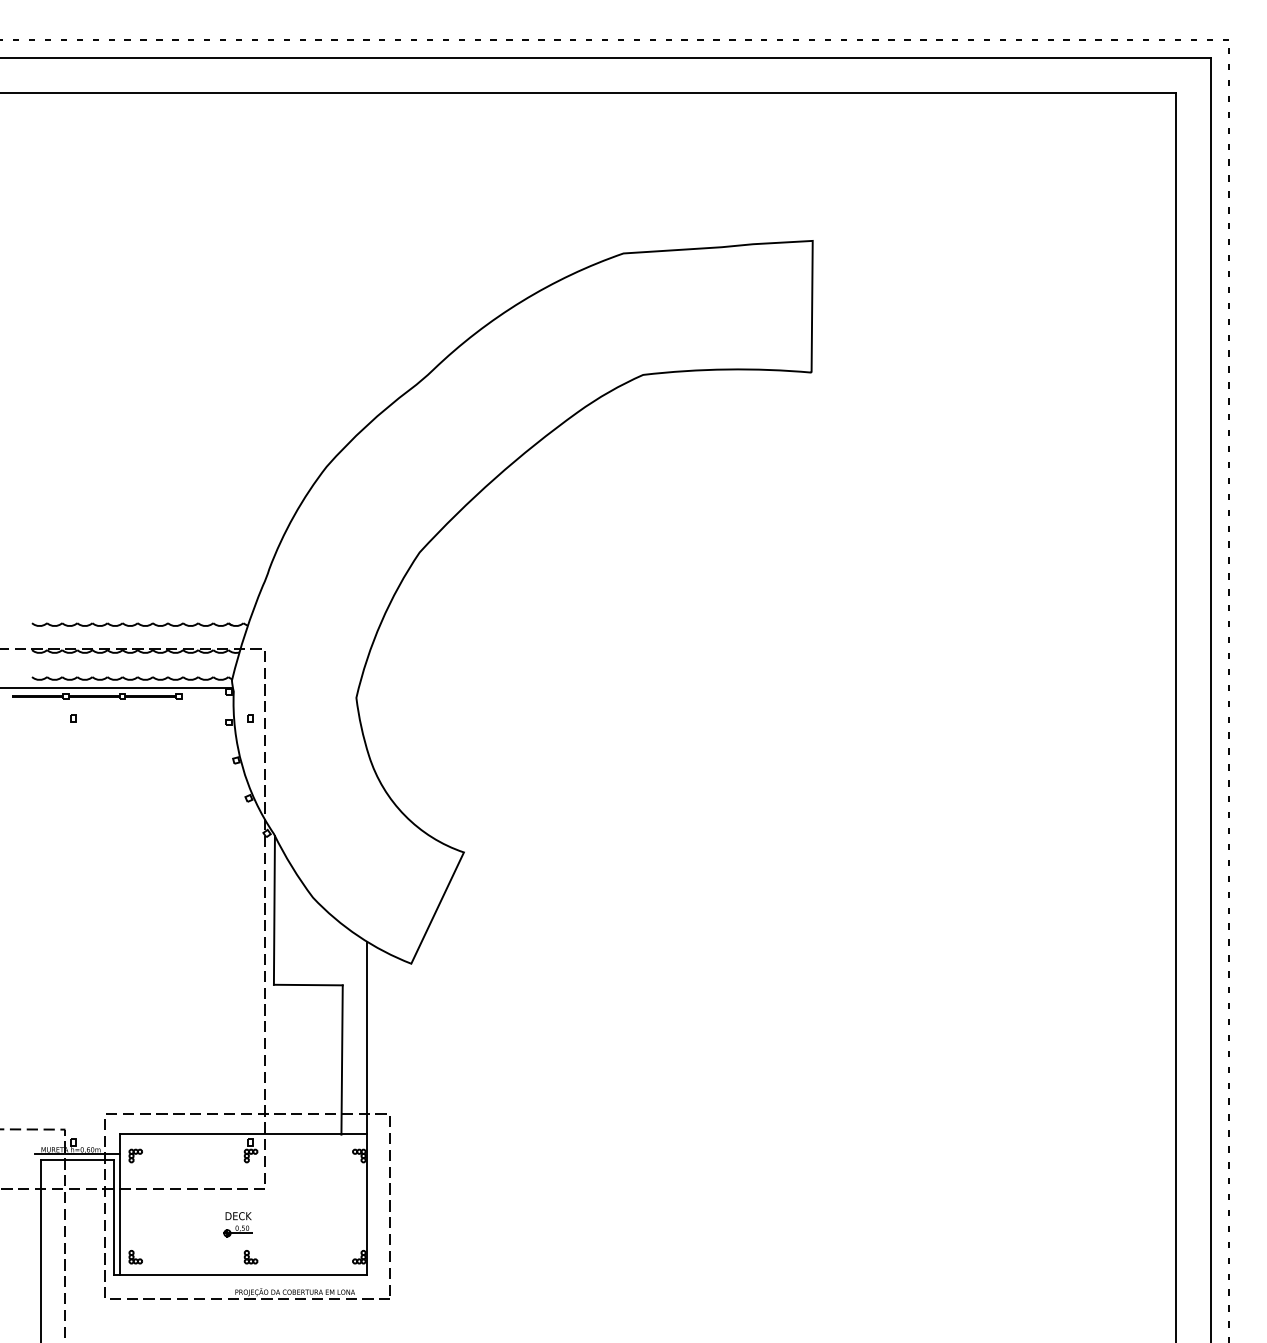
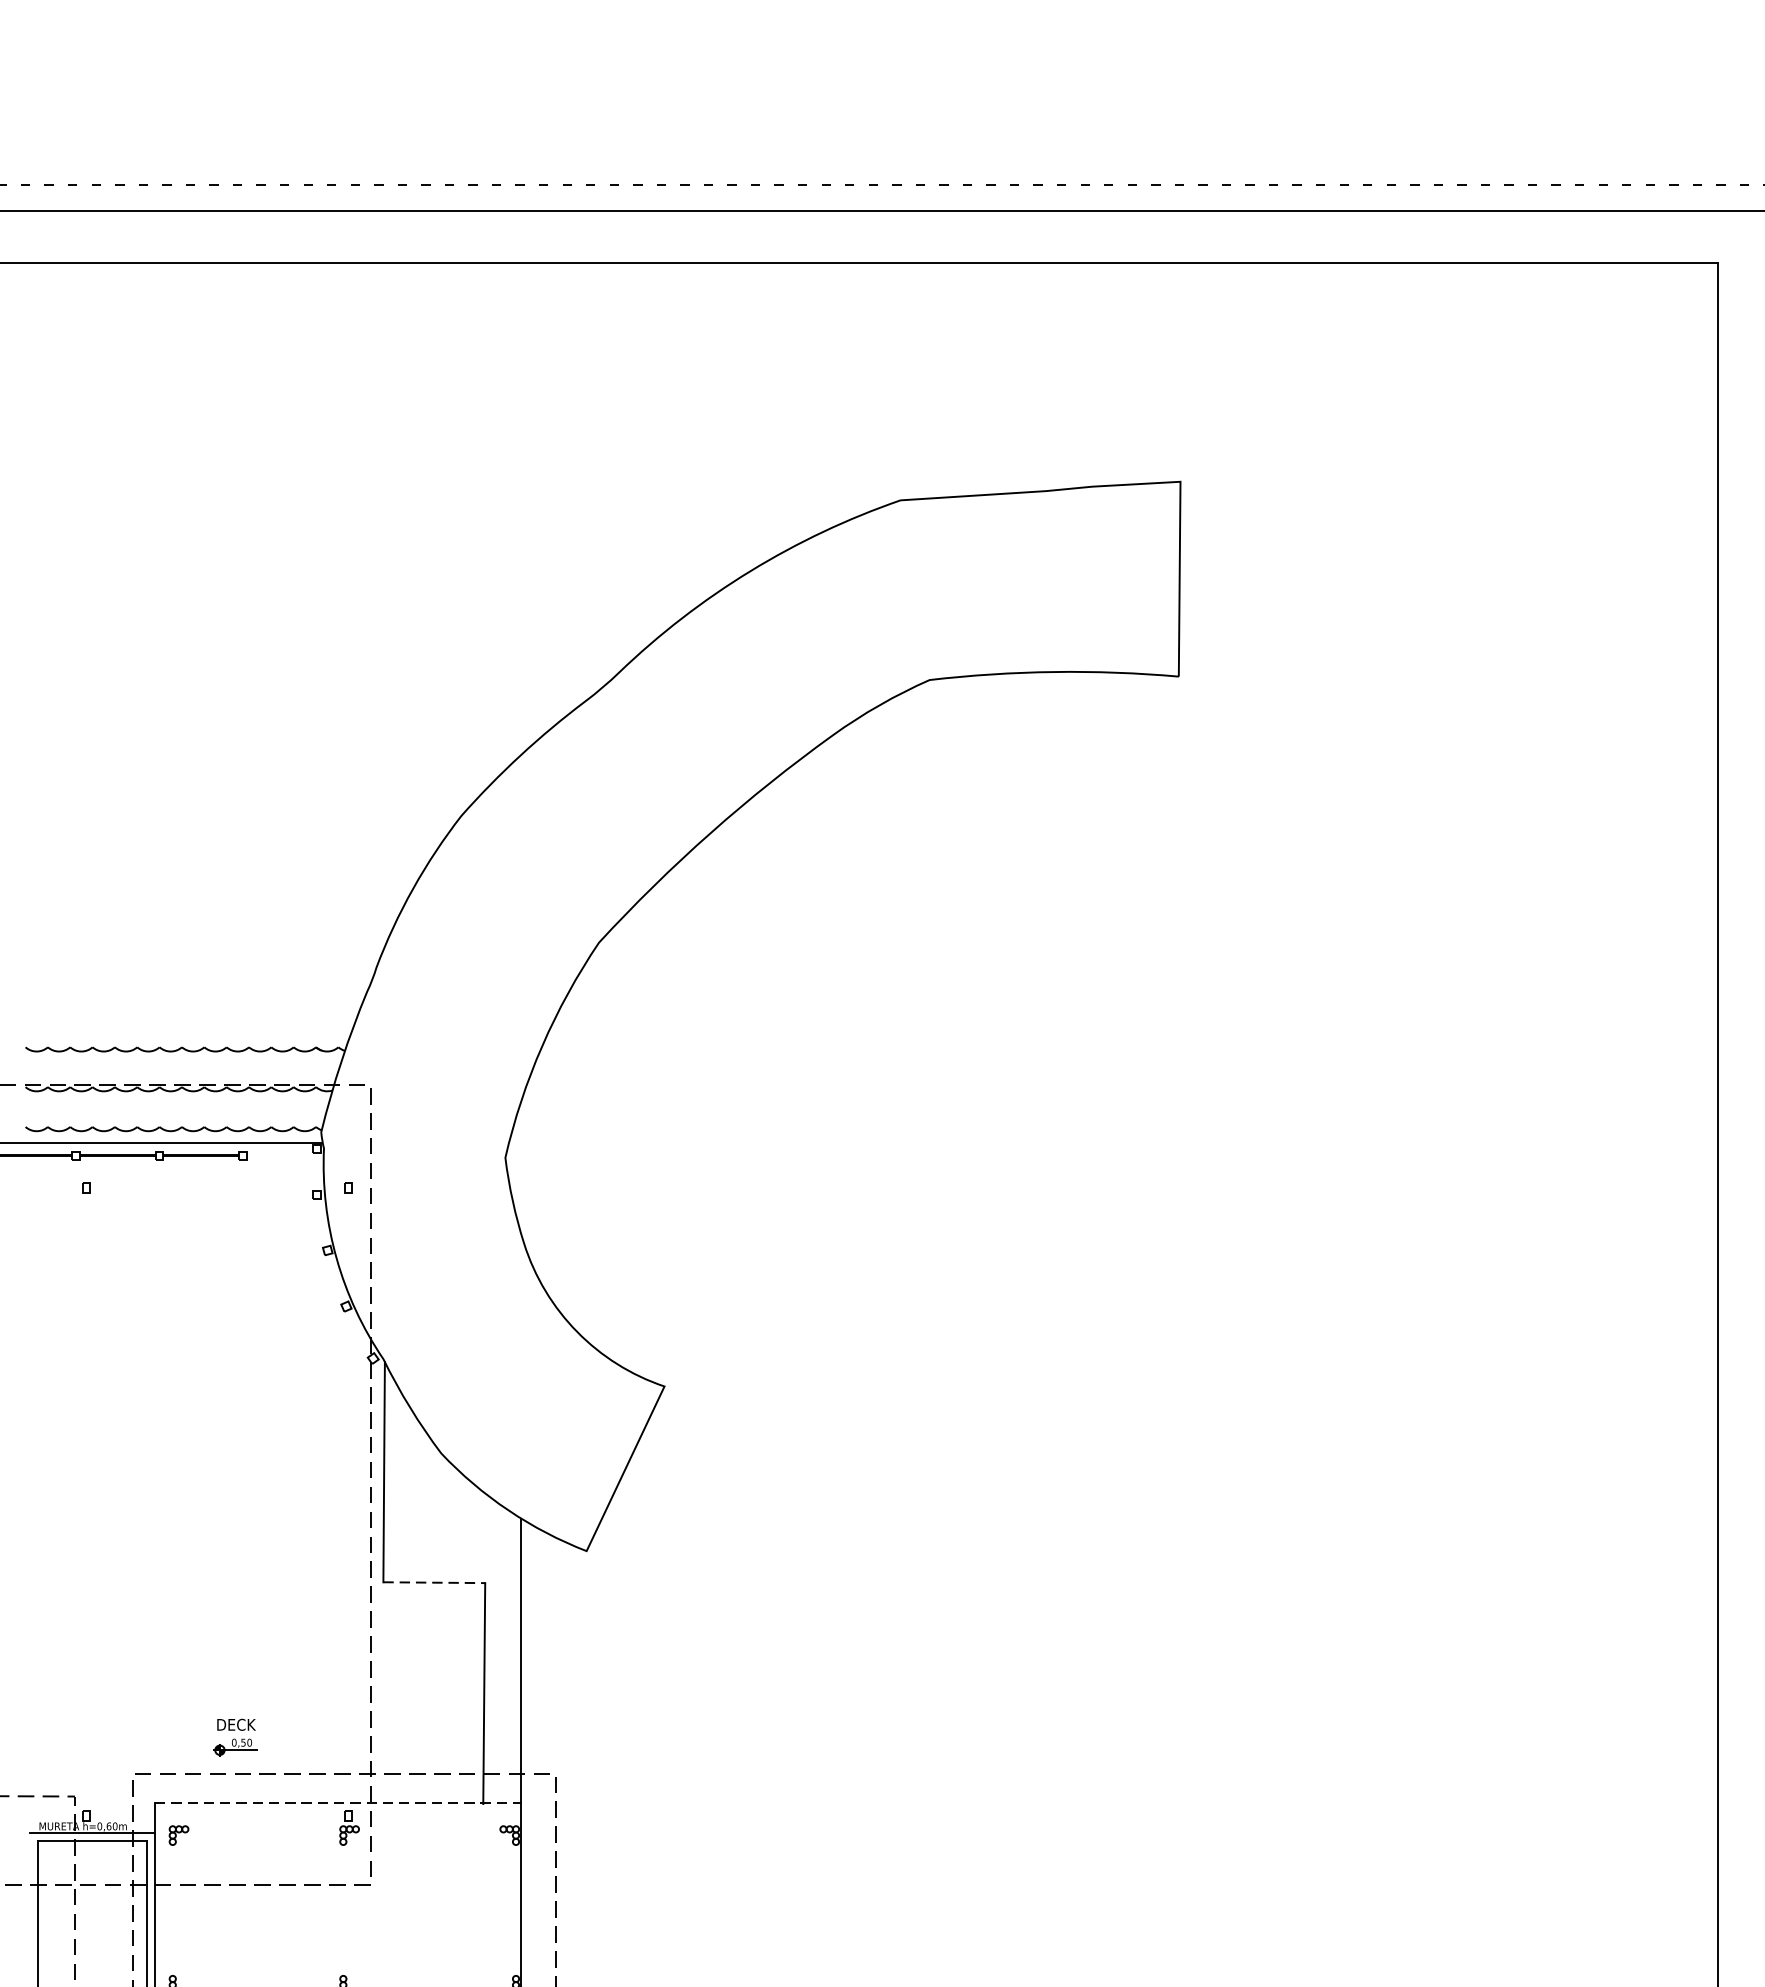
line: (308, 985) -> (434, 1583), solid -> dashed
line: (243, 1133) -> (338, 1802), solid -> dashed
part: (237, 1224) -> (234, 1737), moved

